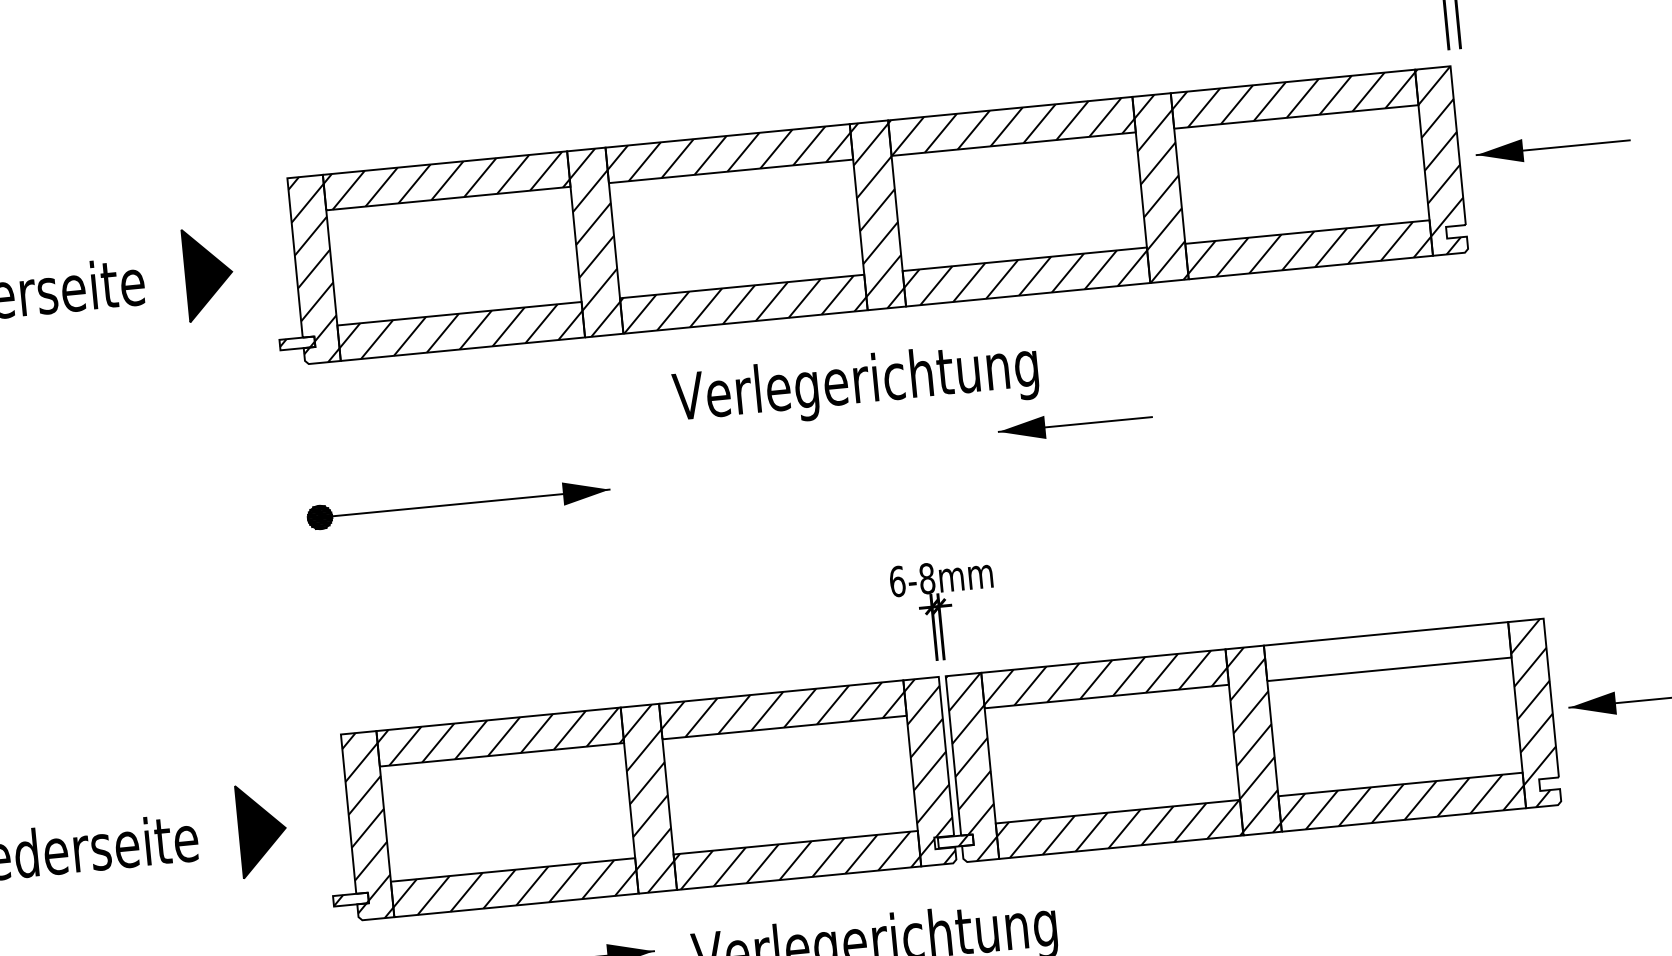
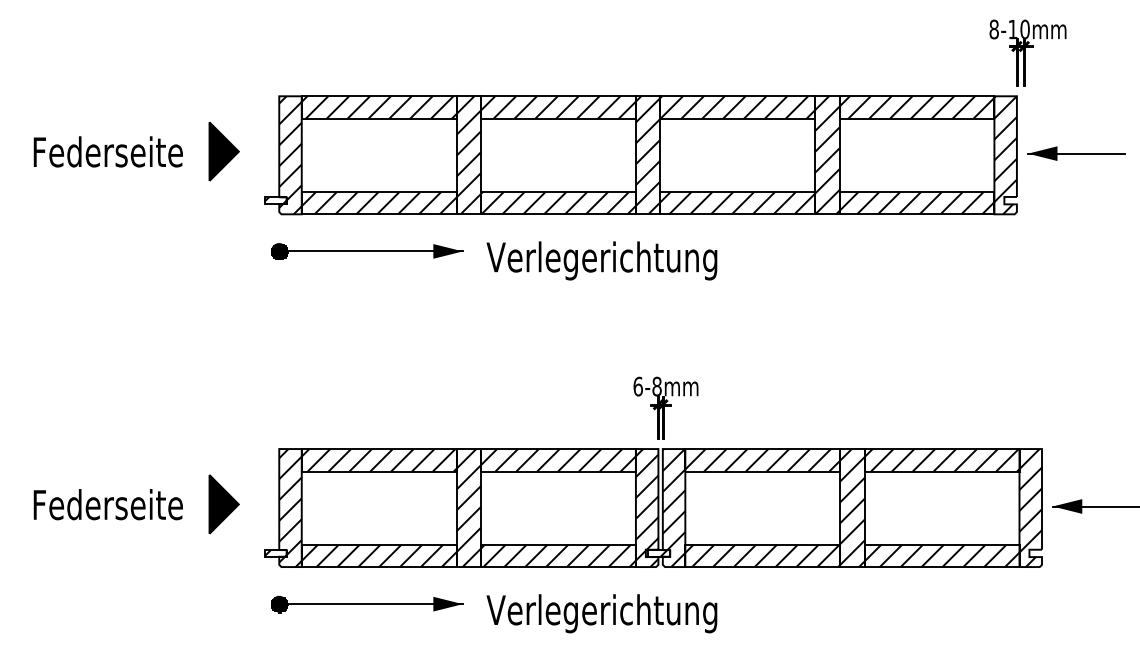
text: (855, 384) -> (601, 260), moved
part: (1075, 424) -> (759, 298), removed
part: (459, 504) -> (367, 251), moved
hatch: (1386, 652) -> (941, 460), added

